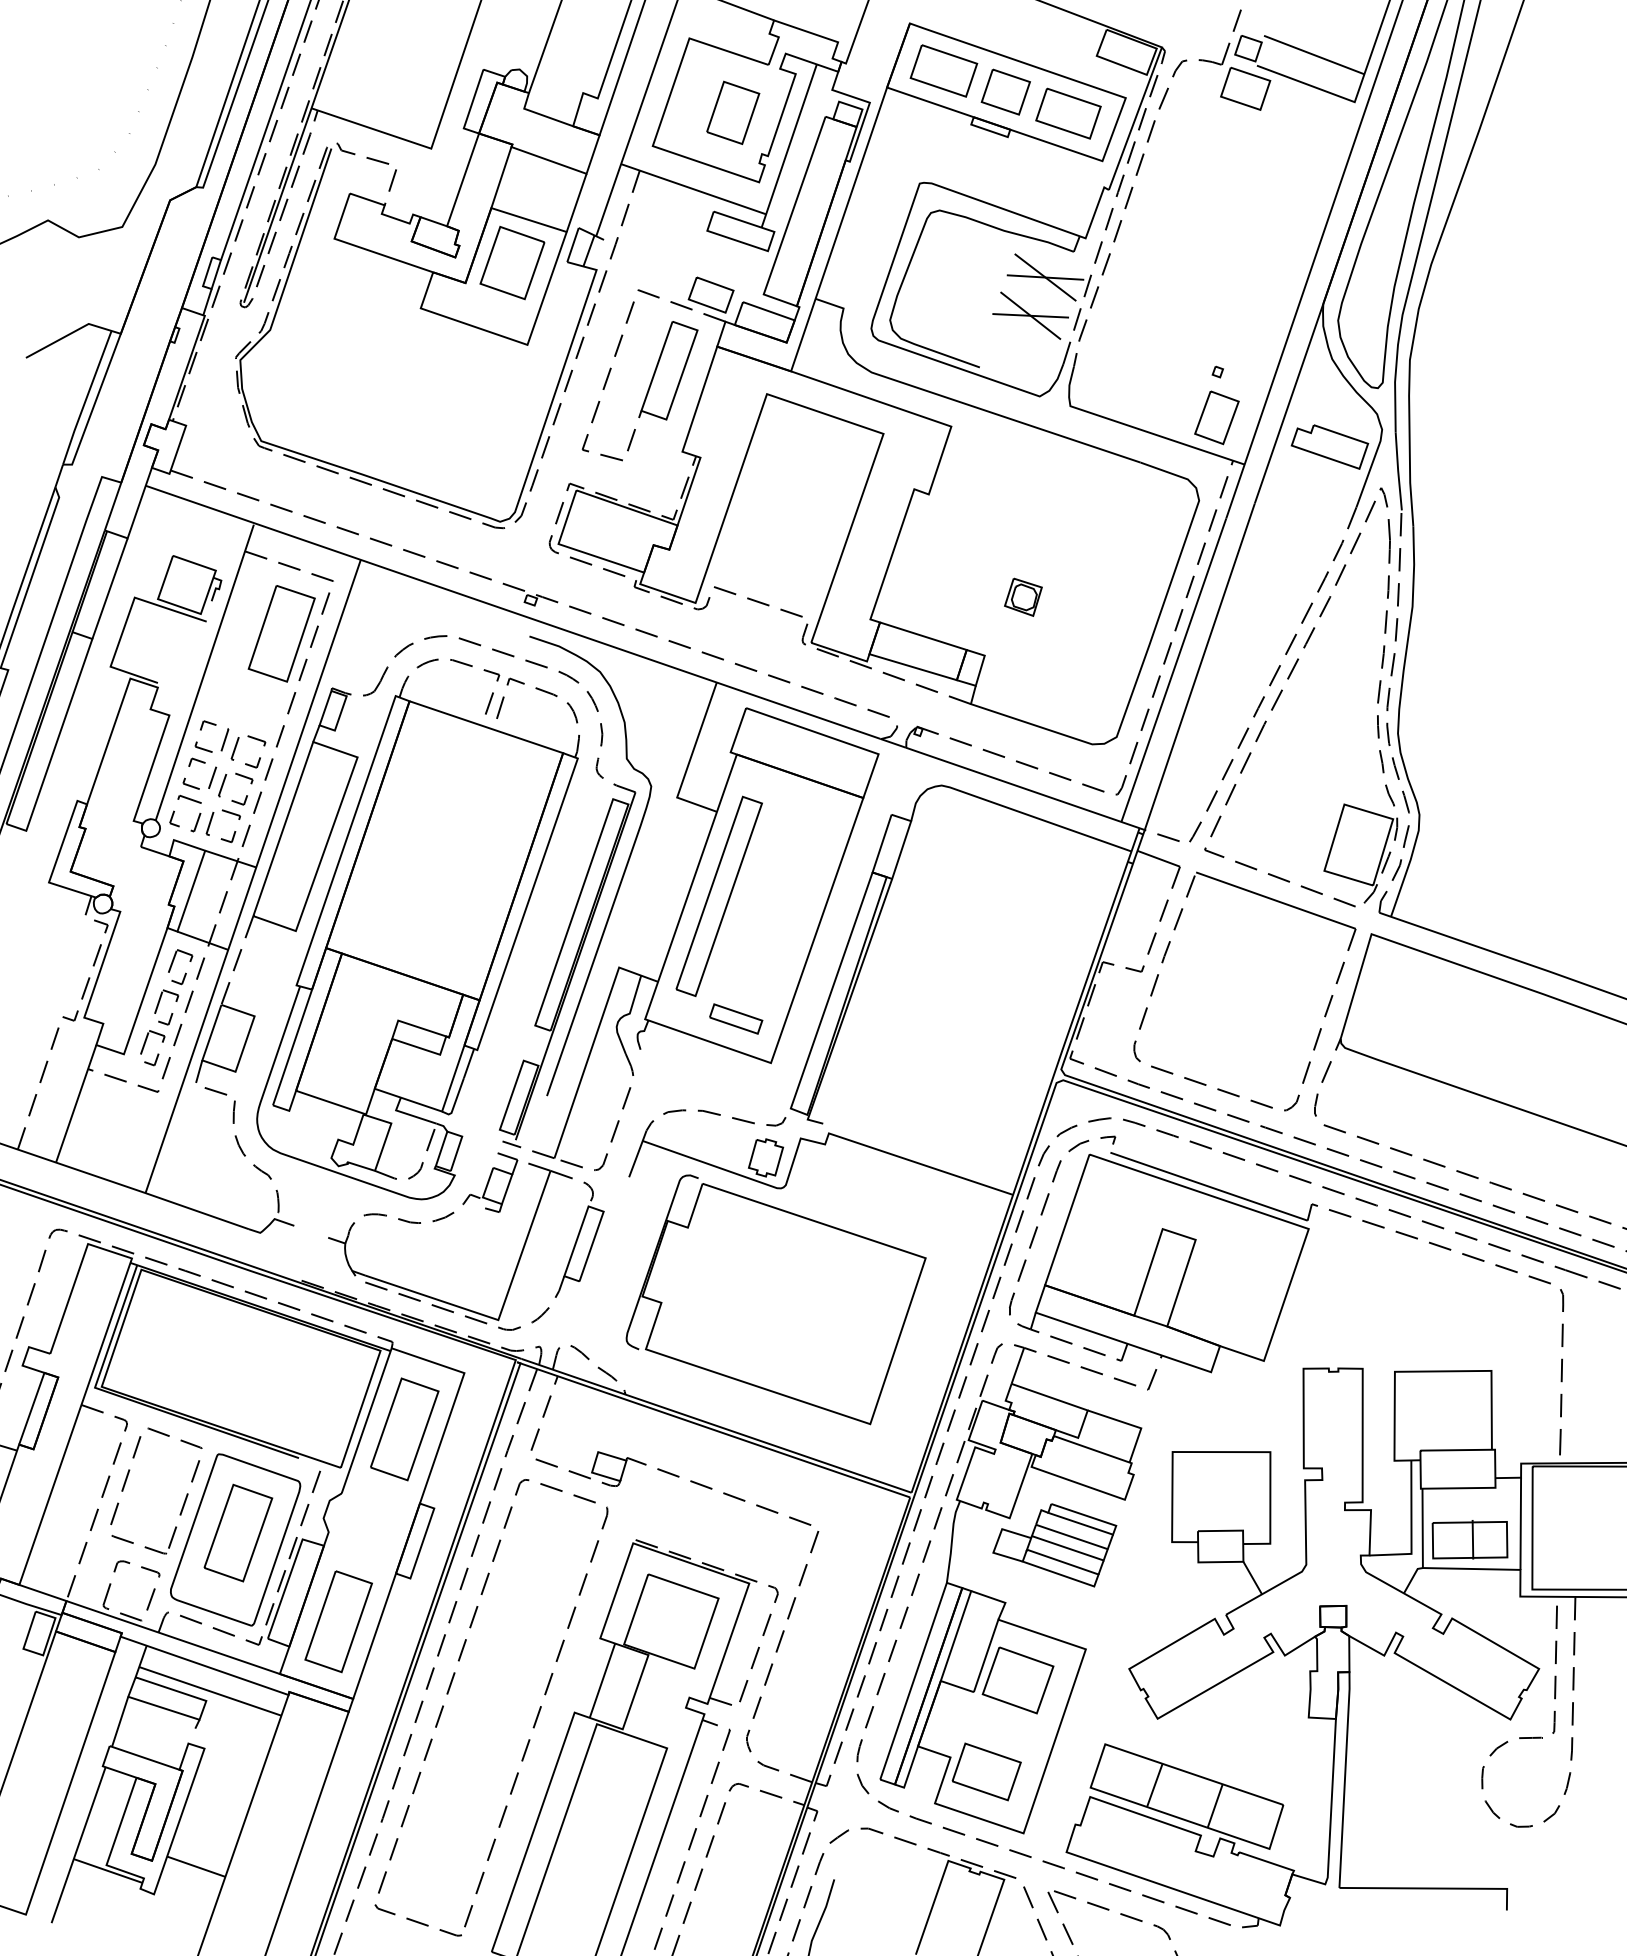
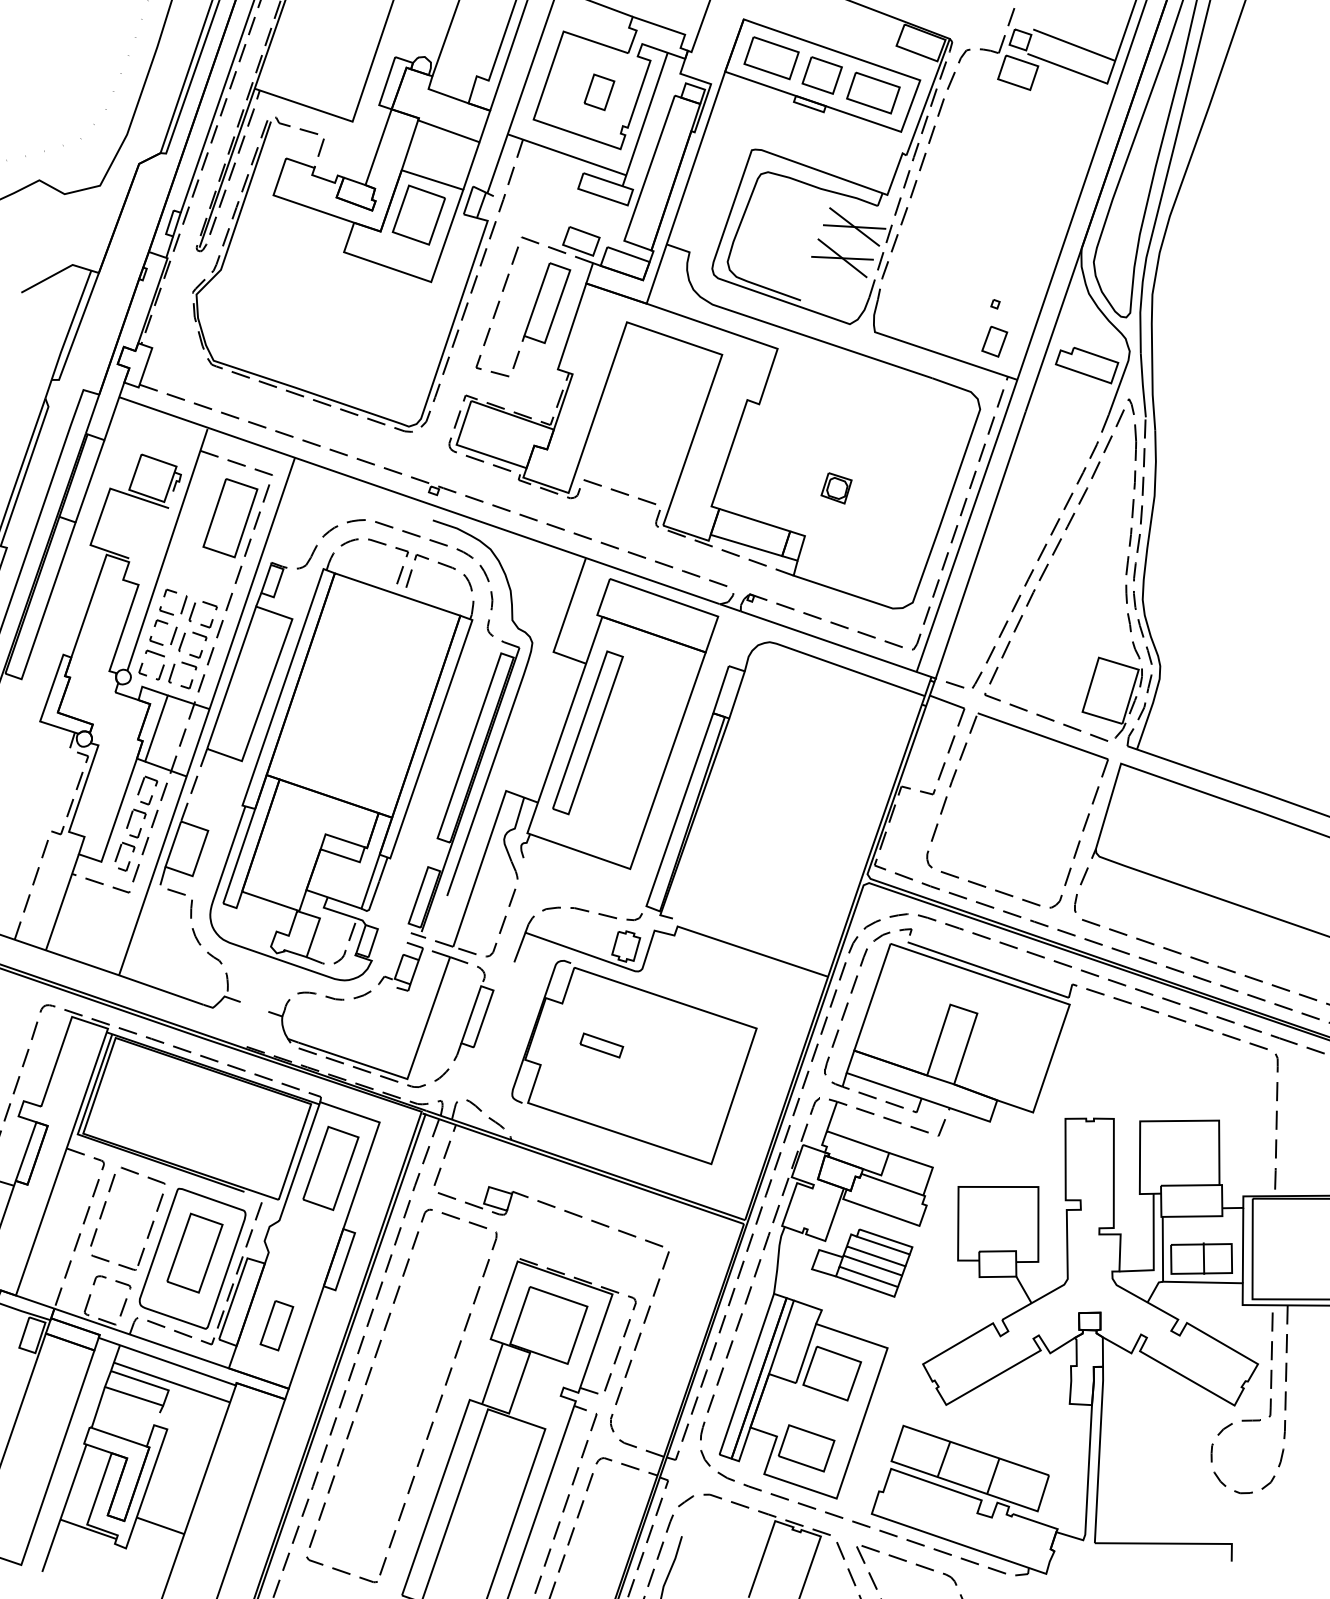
part: (733, 112) -> (599, 92), size x0.7
part: (1216, 417) -> (994, 341), size x0.7
part: (736, 1018) -> (602, 1045), moved
part: (338, 1621) -> (276, 1325), size x0.6

